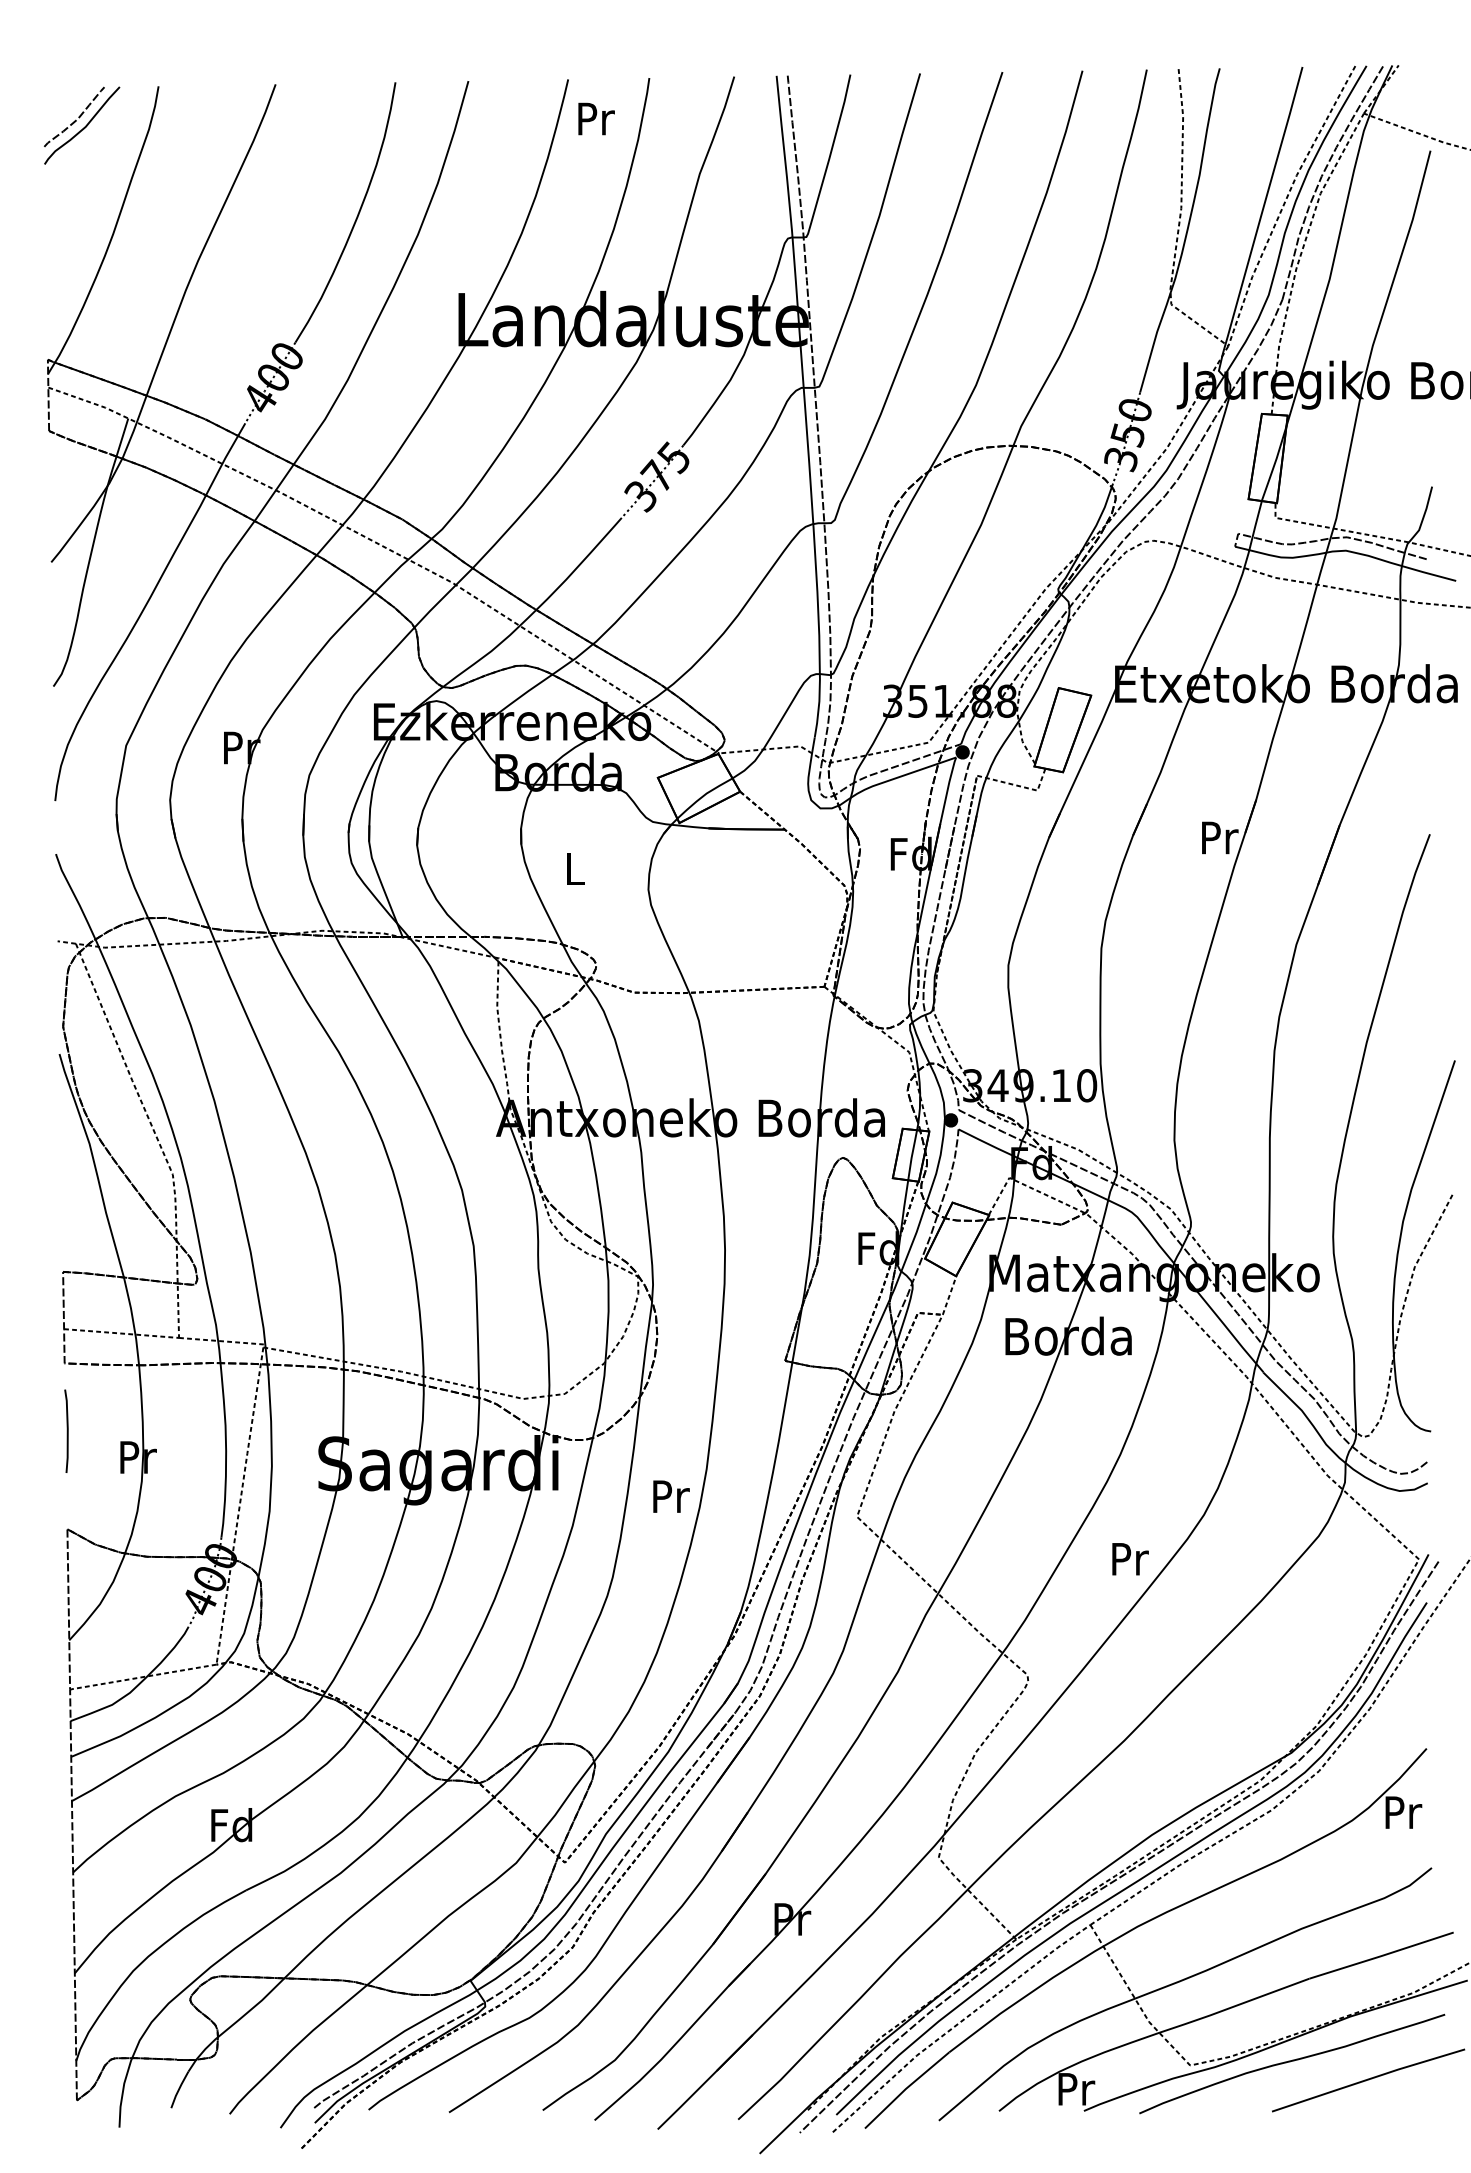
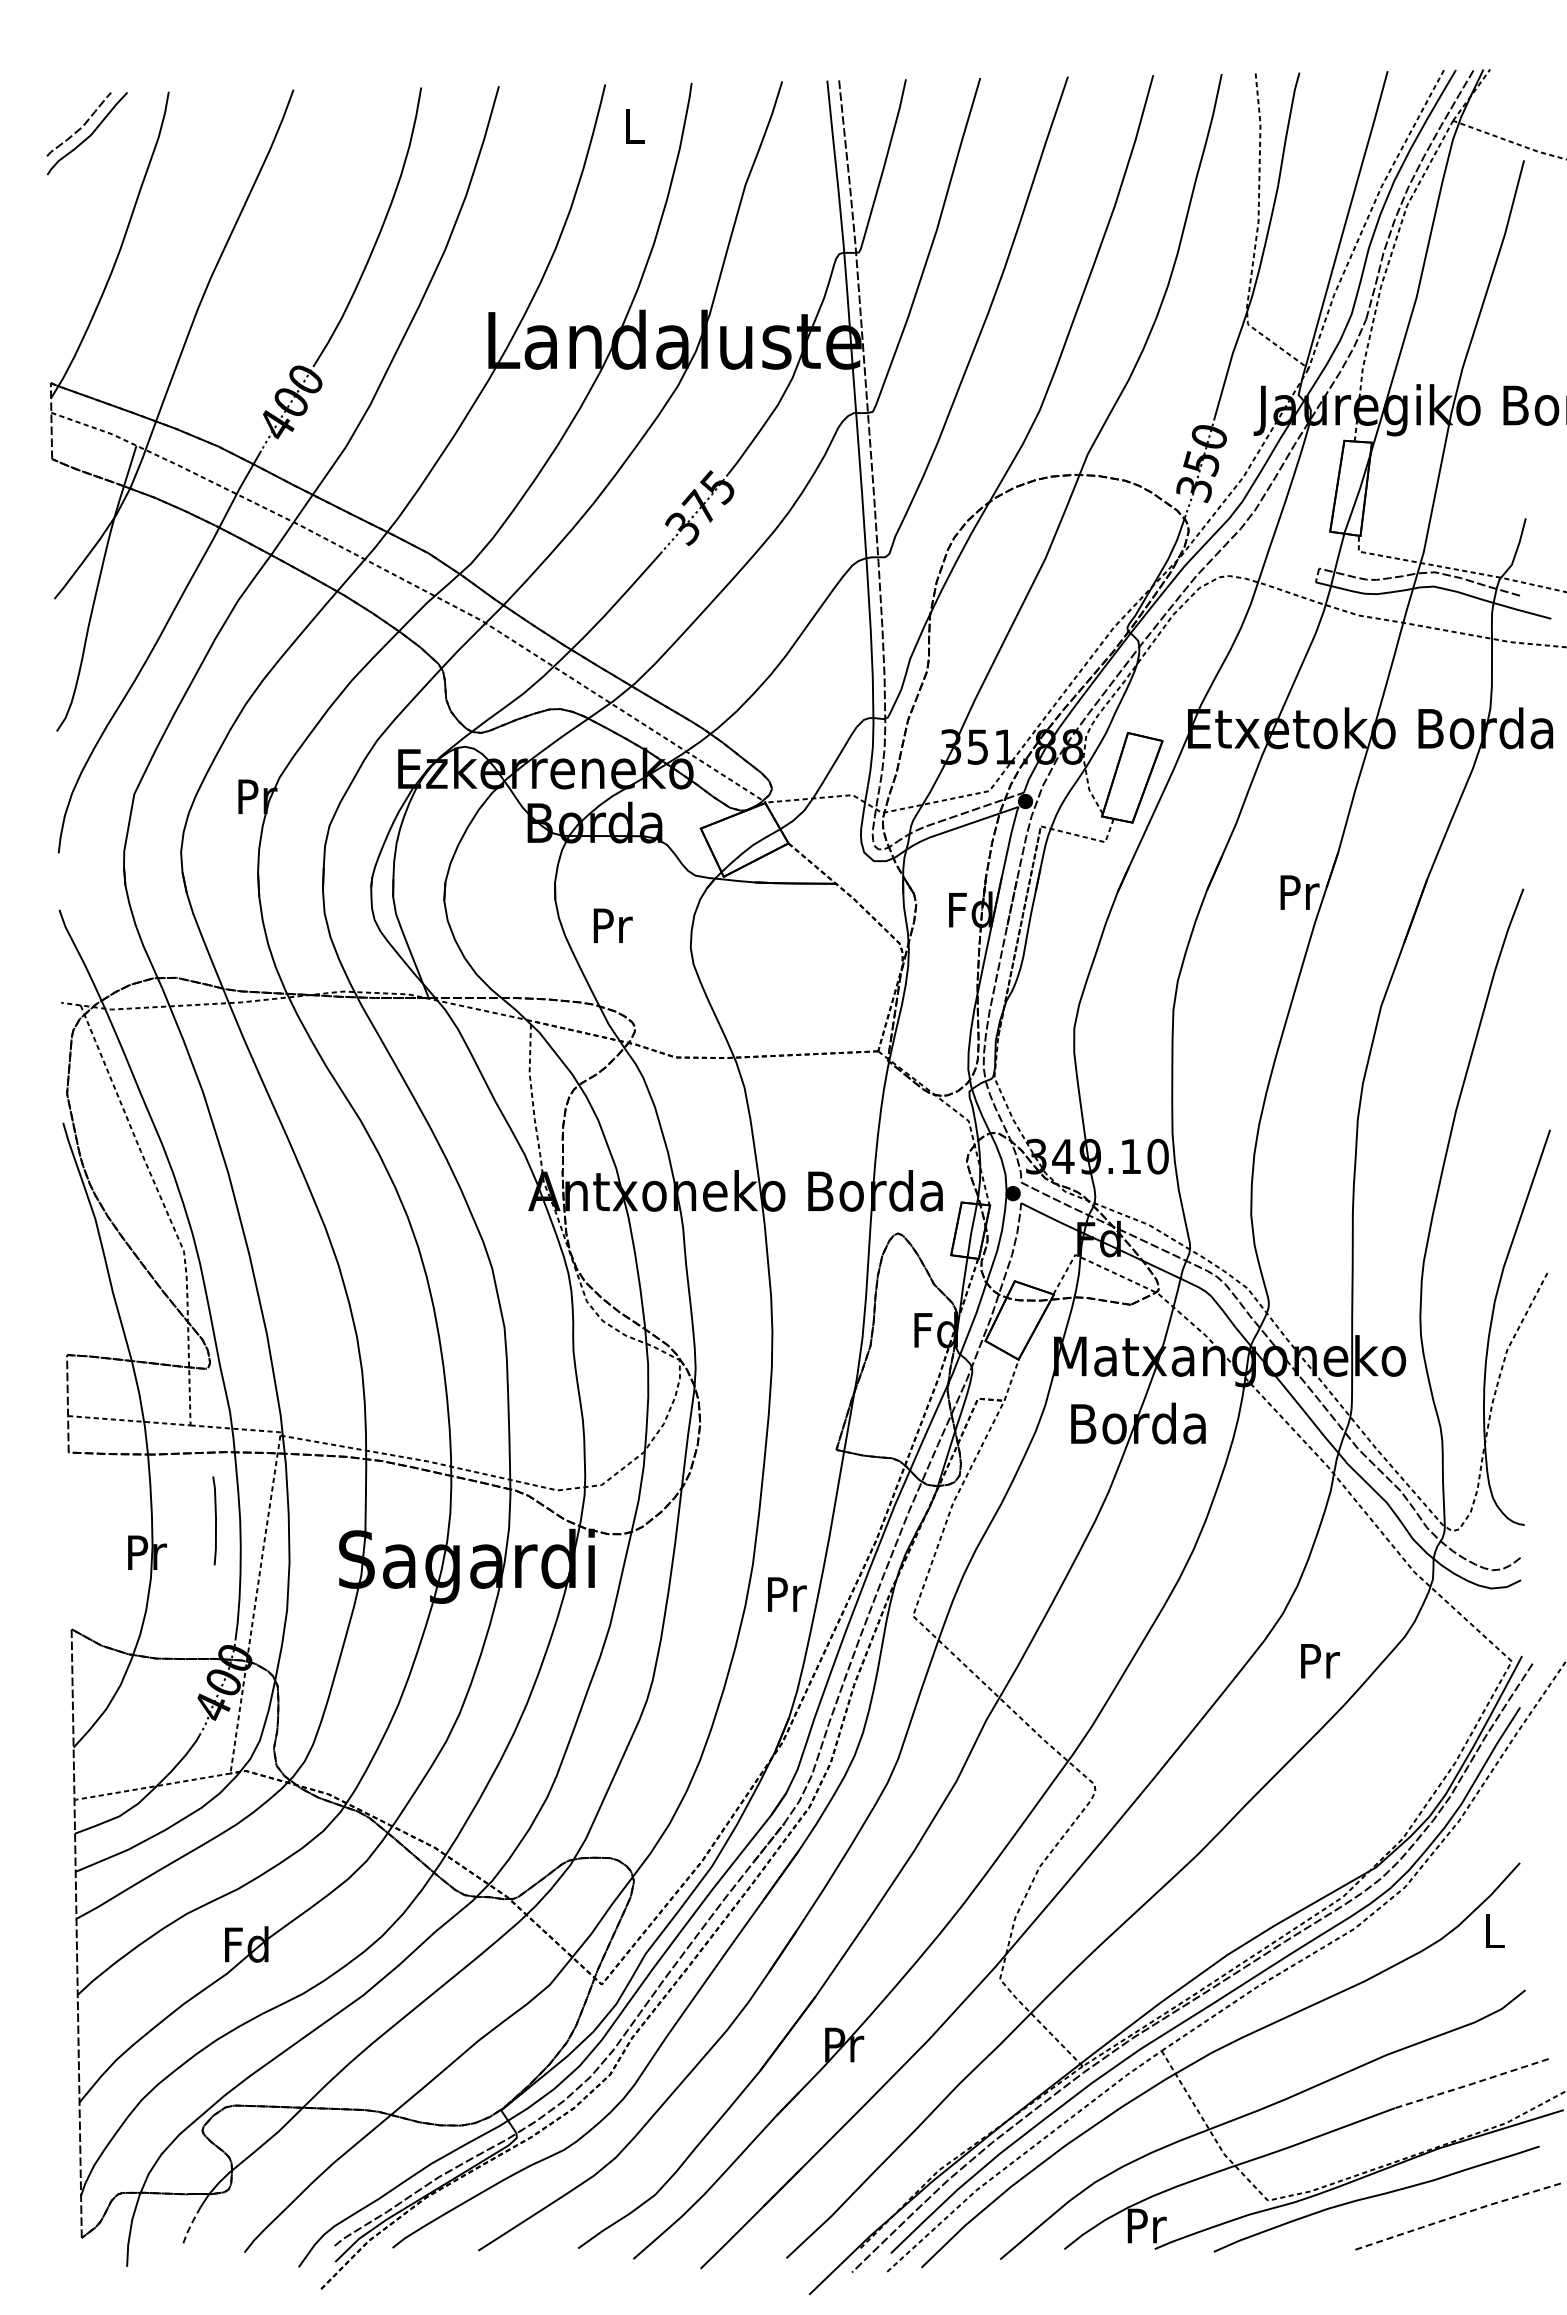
text: (596, 118) -> (635, 126), Pr -> L
text: (575, 868) -> (612, 925), L -> Pr
line: (67, 1430) -> (215, 1520), moved
text: (671, 1496) -> (787, 1594), moved
text: (1130, 1559) -> (1320, 1661), moved
text: (1403, 1812) -> (1495, 1931), Pr -> L
line: (1382, 1955) -> (1472, 2083), solid -> dashed
line: (1368, 2079) -> (1458, 2215), solid -> dashed
line: (178, 2088) -> (190, 2225), solid -> dashed

